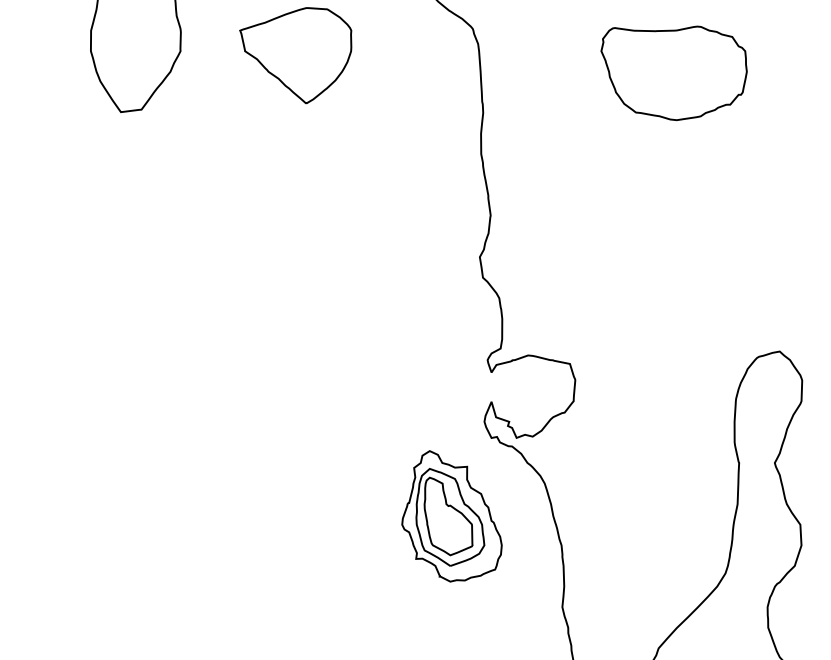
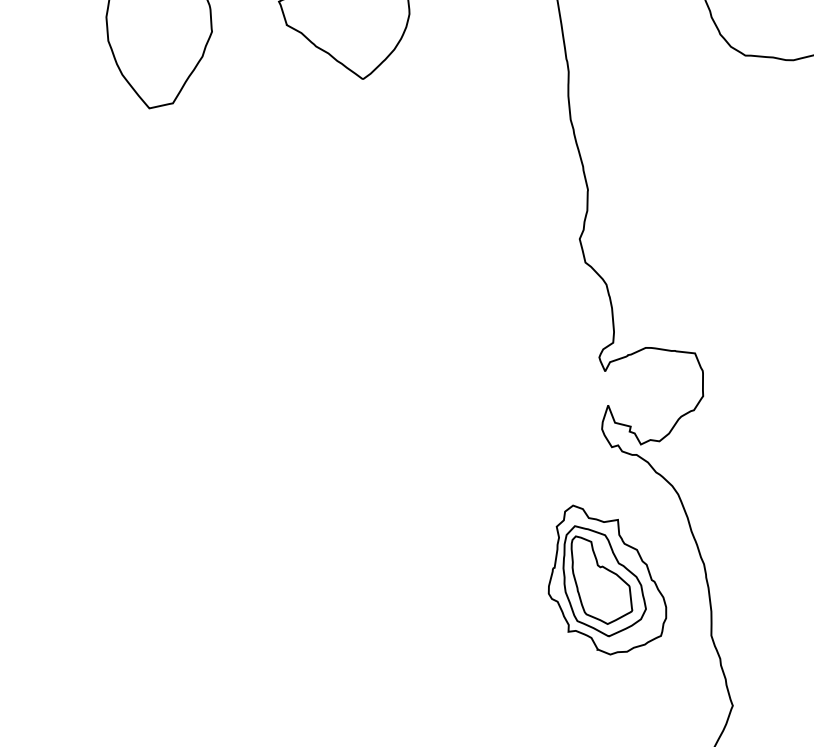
part: (451, 516) -> (604, 579), moved

